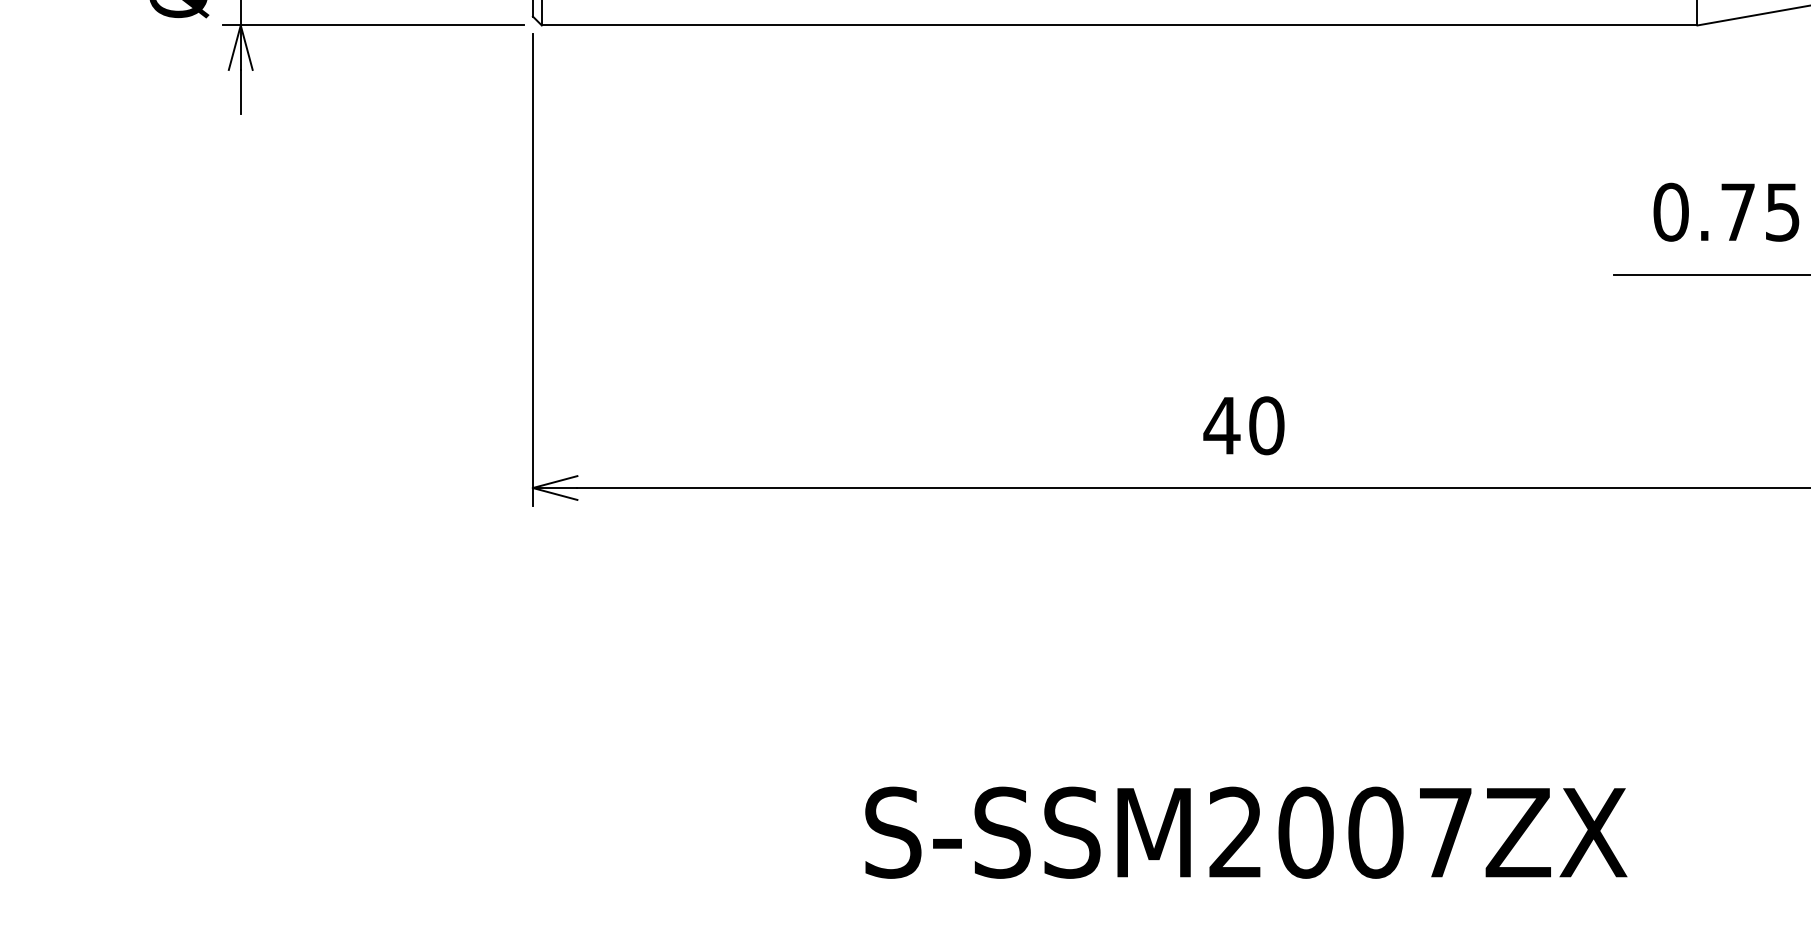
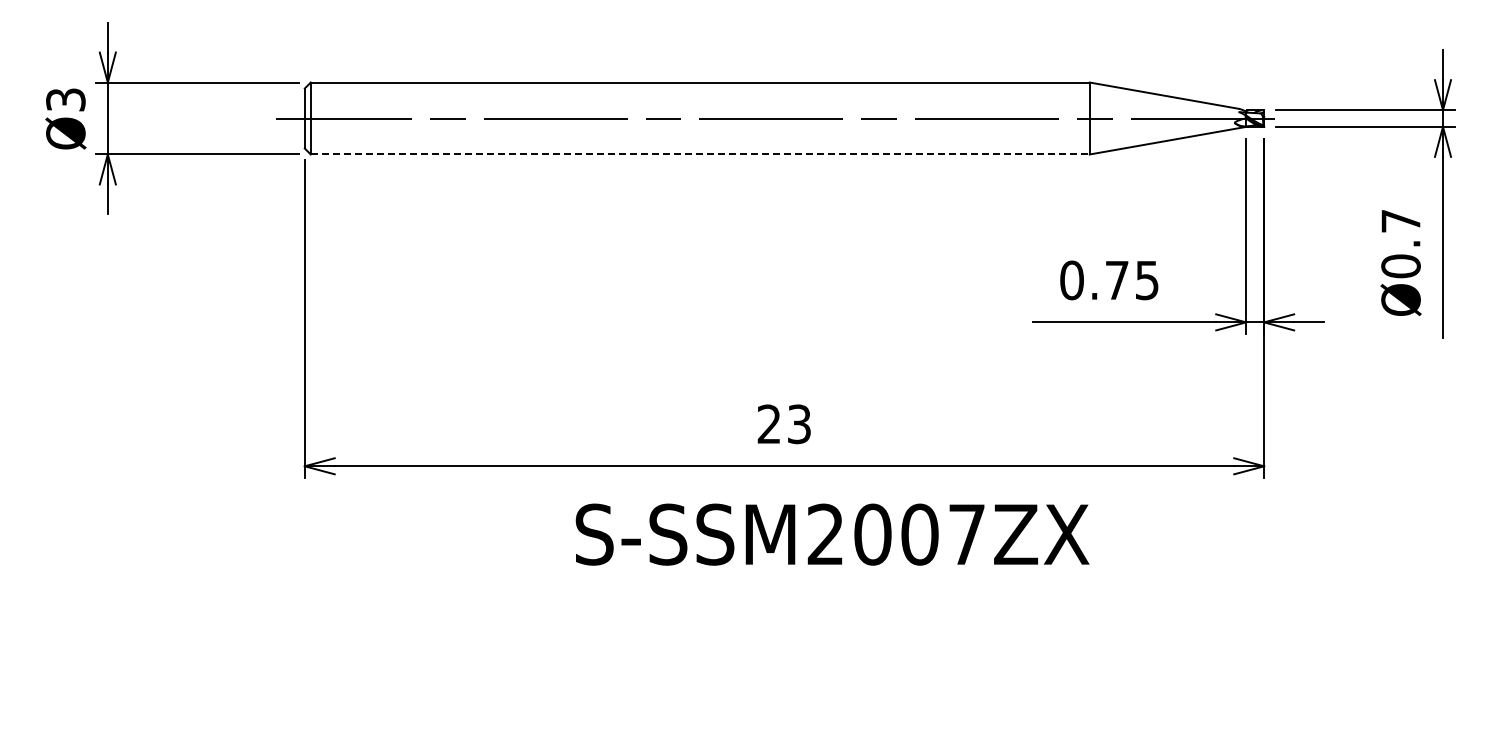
line: (1119, 25) -> (700, 154), solid -> dashed
text: (1243, 426) -> (783, 424), 40 -> 23
text: (1246, 832) -> (832, 534), moved

